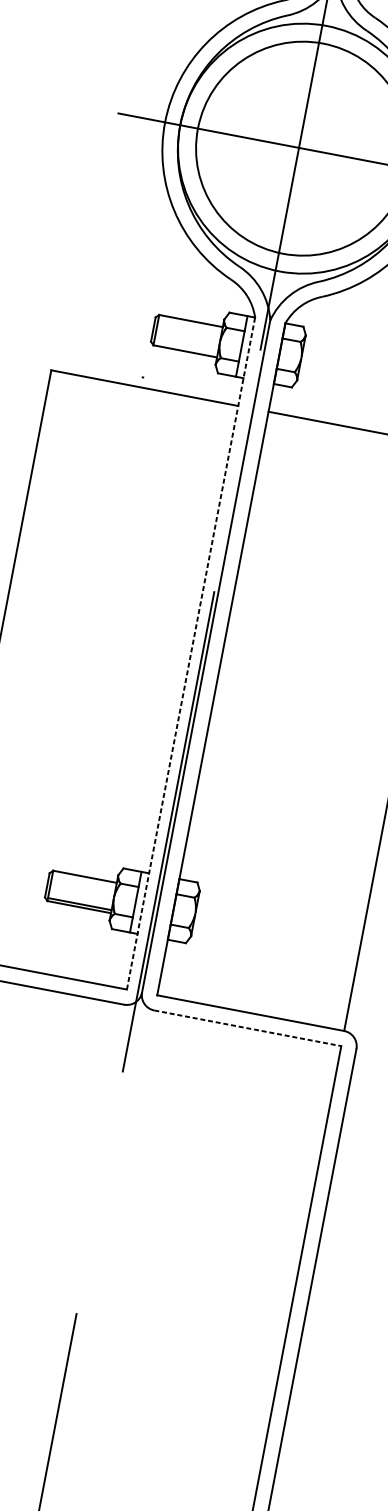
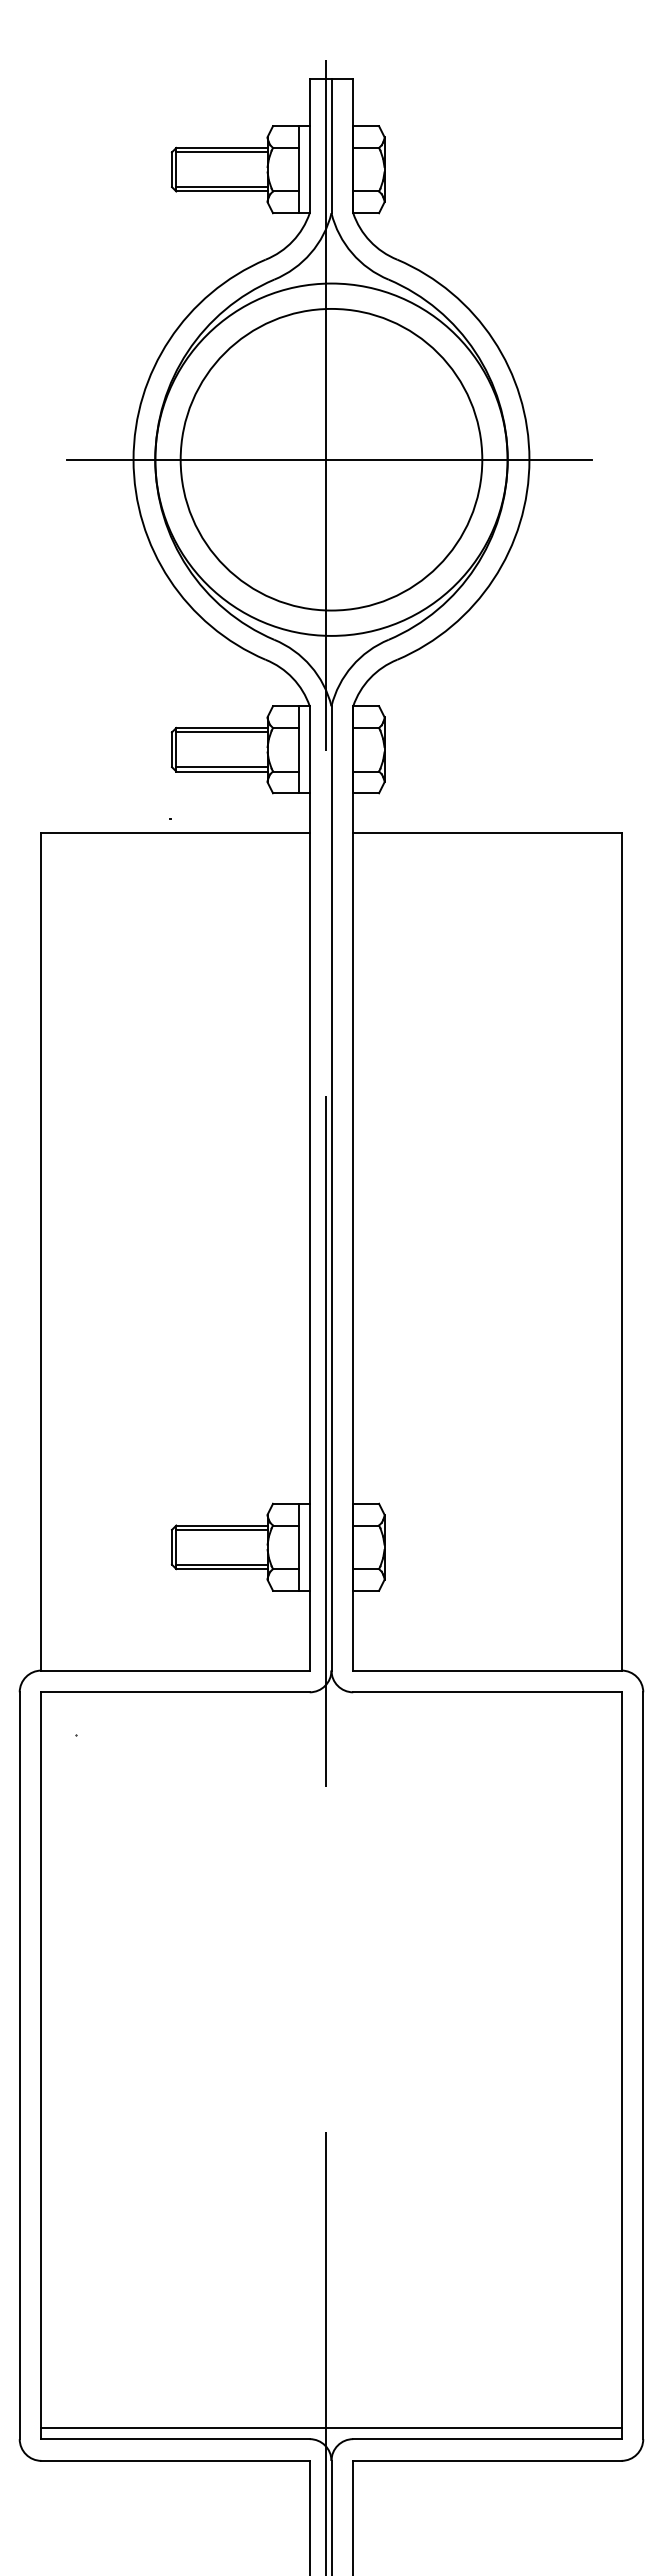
line: (190, 324) -> (221, 732), added
line: (185, 348) -> (221, 767), added
line: (190, 652) -> (309, 1187), dashed -> solid
line: (84, 879) -> (221, 1529), added
line: (247, 1028) -> (487, 1692), dashed -> solid

